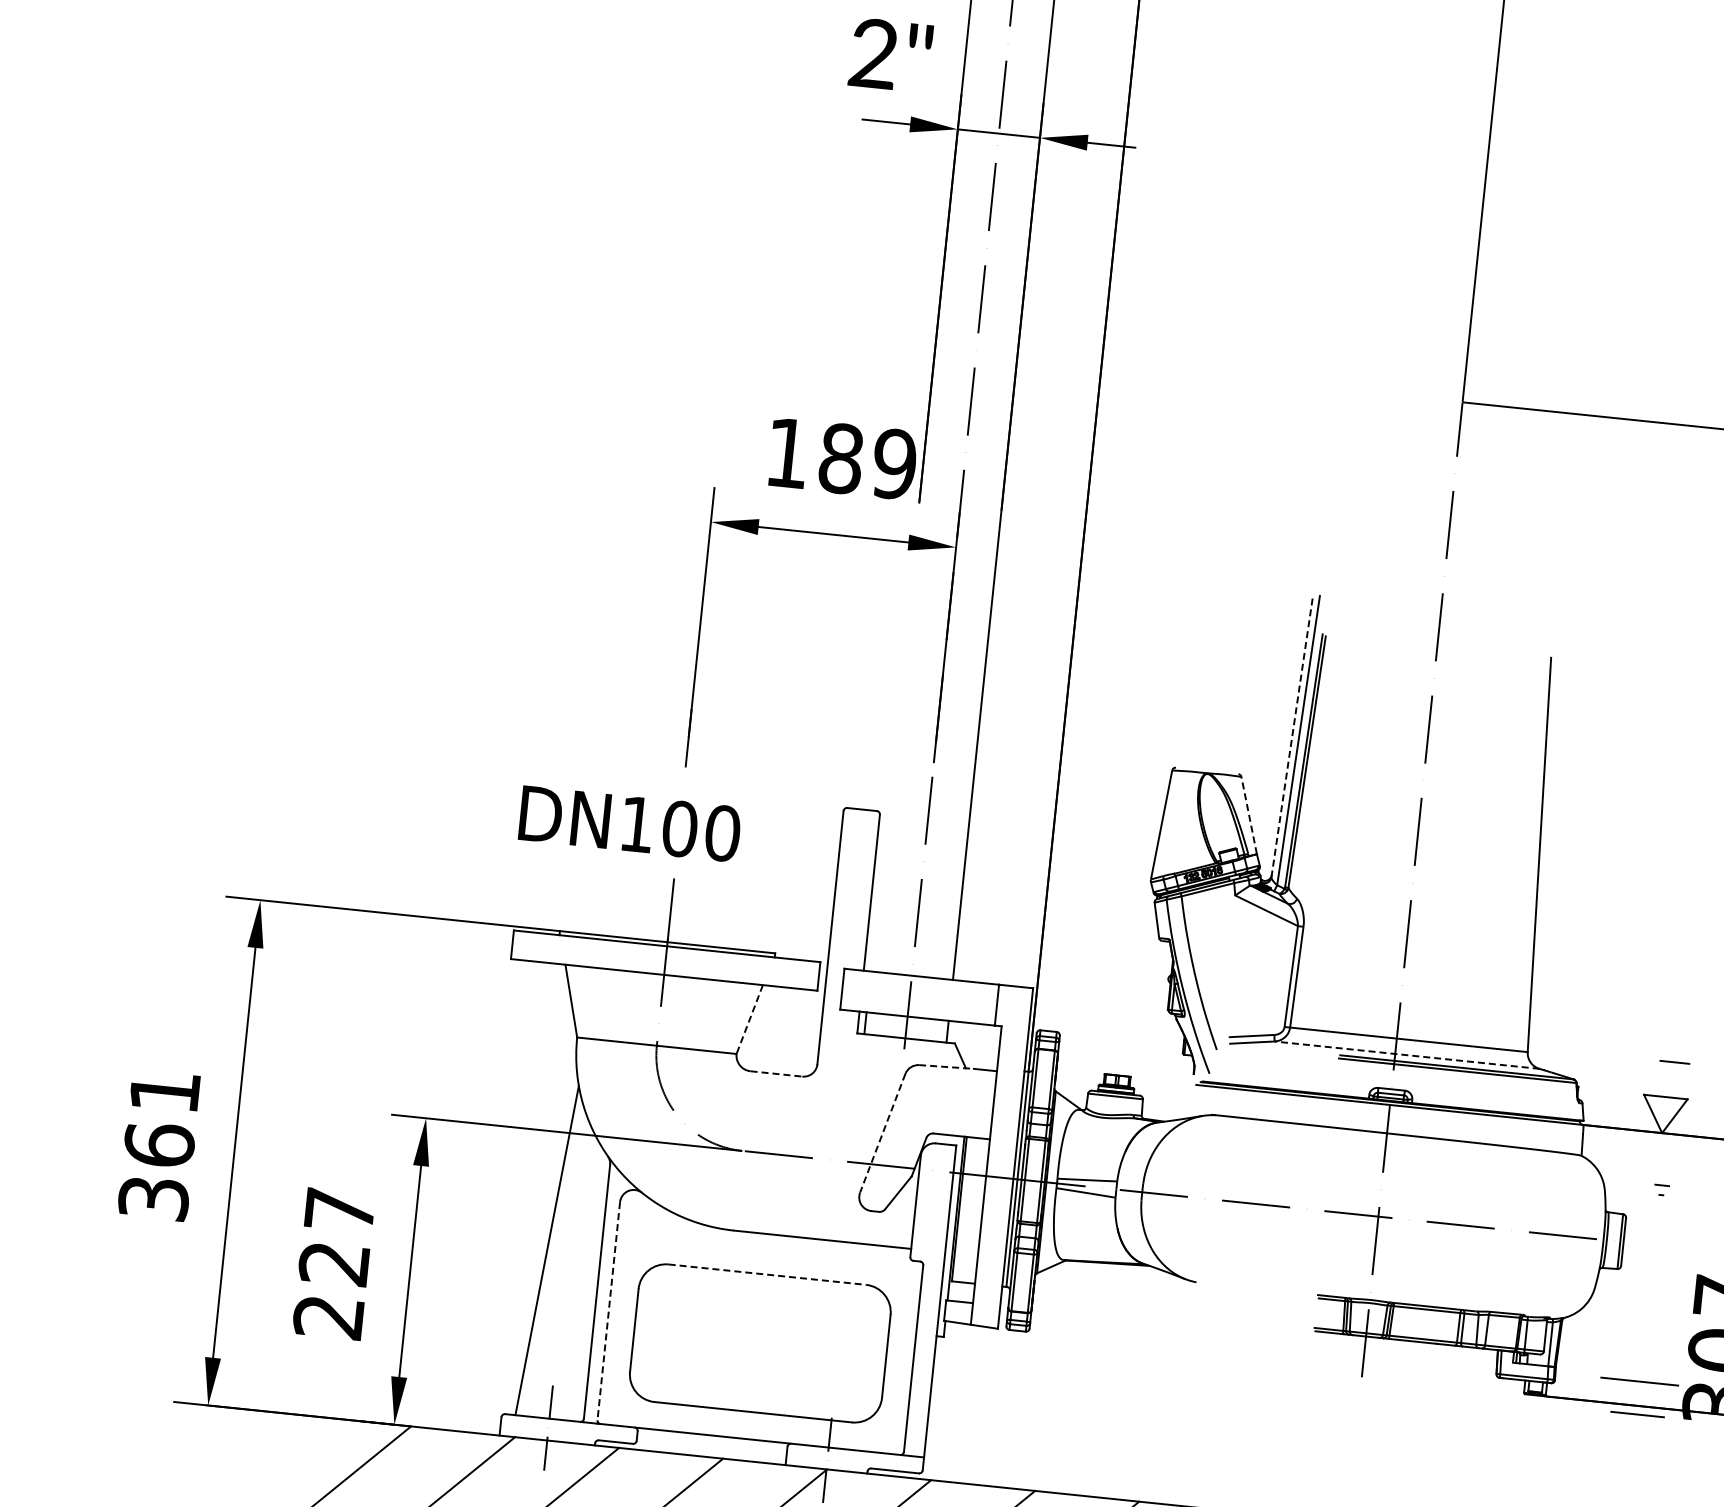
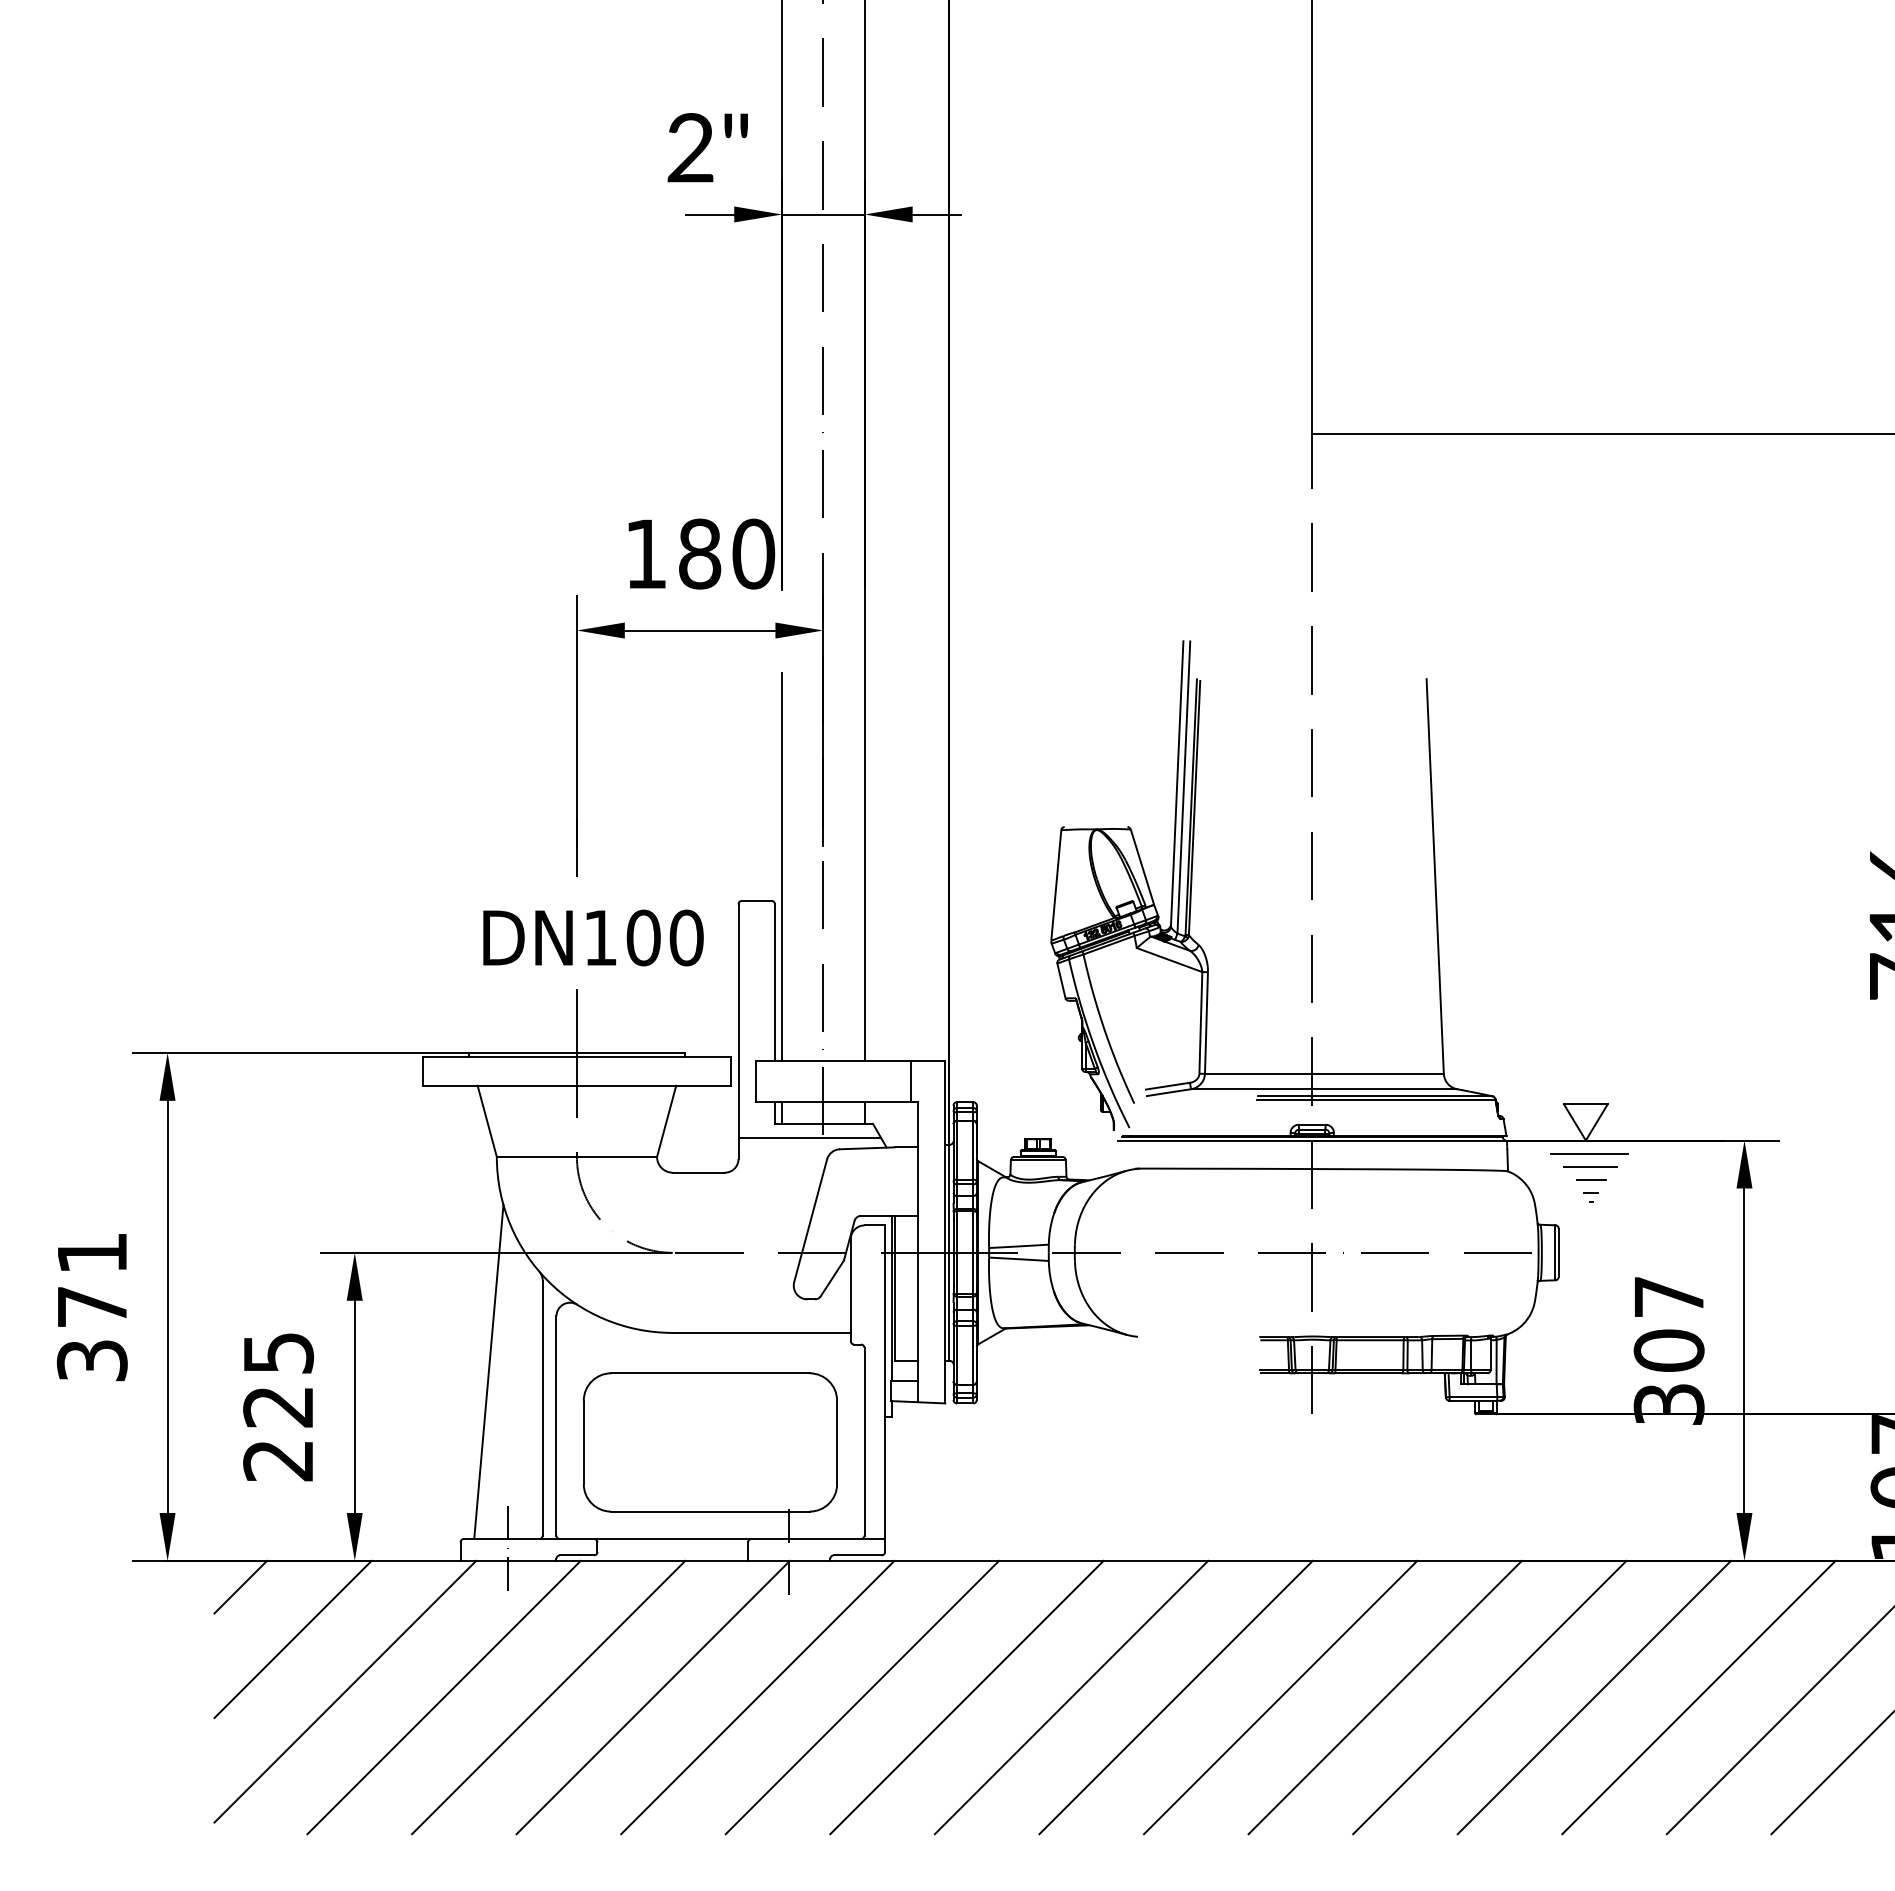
text: (894, 463) -> (753, 553), 189 -> 180
line: (1292, 735) -> (1177, 783), dashed -> solid
line: (891, 778) -> (782, 867), added
line: (1249, 814) -> (1142, 866), dashed -> solid
text: (630, 823) -> (593, 937), moved
line: (749, 1019) -> (666, 1121), dashed -> solid
line: (890, 1050) -> (809, 1137), added
line: (1406, 1055) -> (1323, 1089), dashed -> solid
line: (1675, 1062) -> (1591, 1179), moved
line: (946, 1067) -> (867, 1148), dashed -> solid
line: (777, 1073) -> (699, 1172), dashed -> solid
line: (882, 1132) -> (810, 1220), dashed -> solid
text: (158, 1144) -> (91, 1306), 361 -> 371
text: (339, 1210) -> (278, 1353), 227 -> 225
line: (767, 1274) -> (710, 1373), dashed -> solid
line: (608, 1310) -> (556, 1425), dashed -> solid
line: (1640, 1381) -> (1589, 1153), moved
line: (1637, 1414) -> (1590, 1166), moved
line: (278, 1438) -> (240, 1586), added

